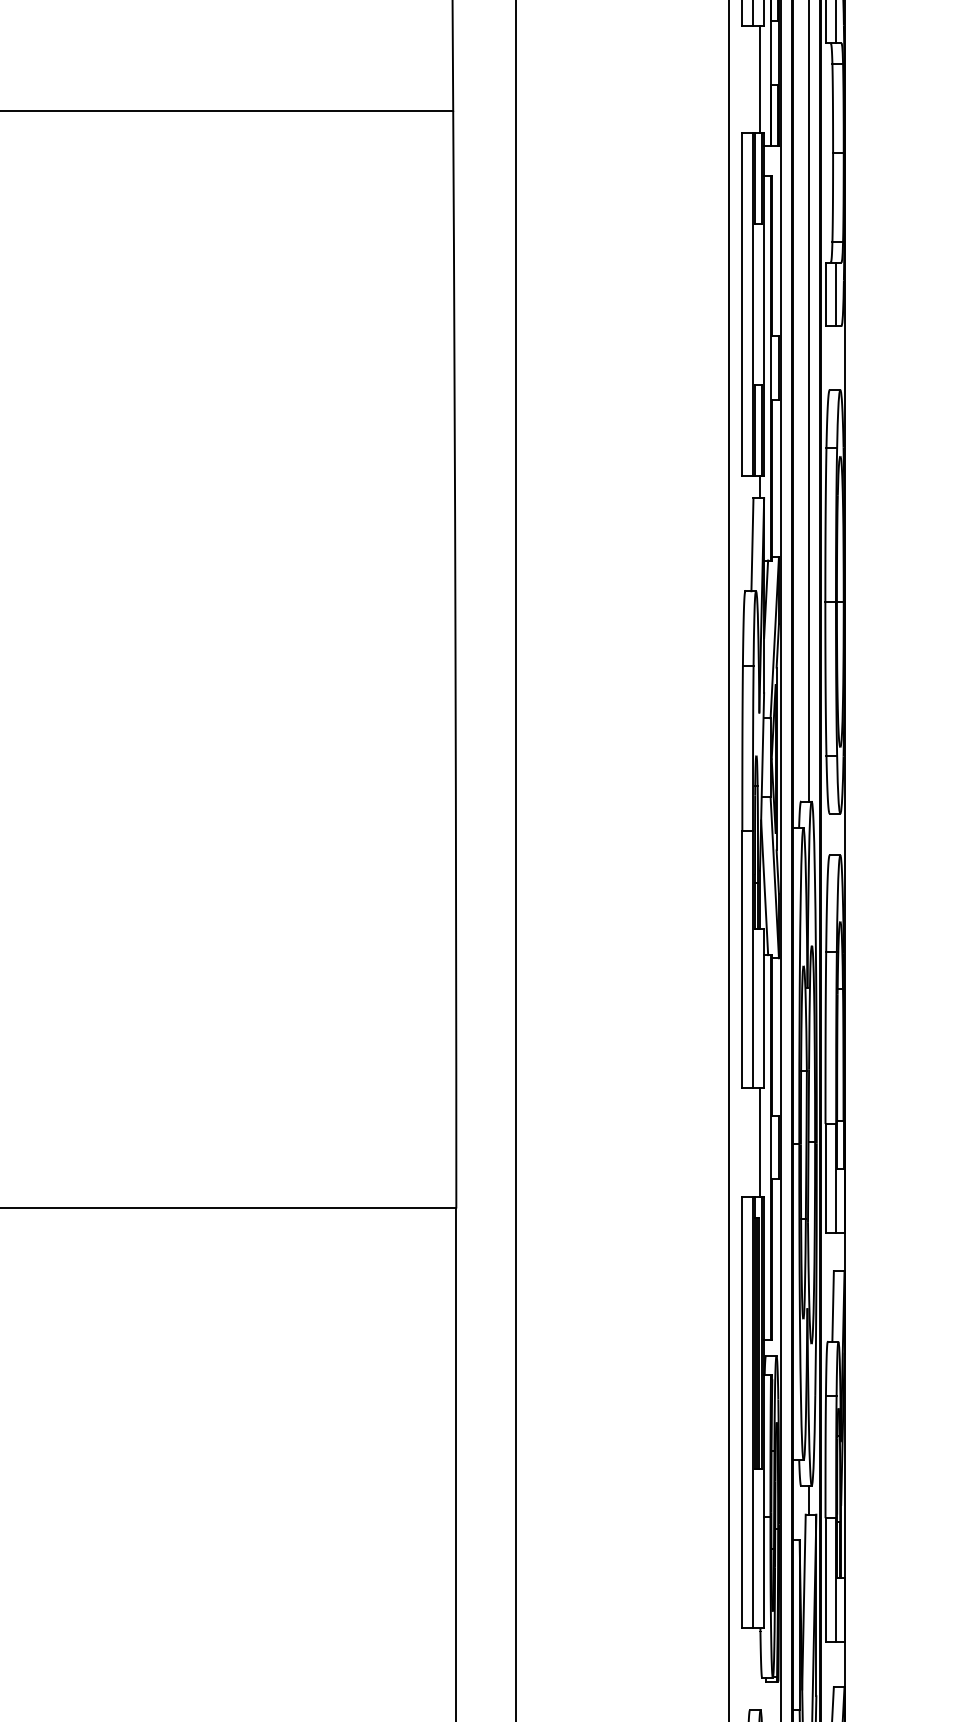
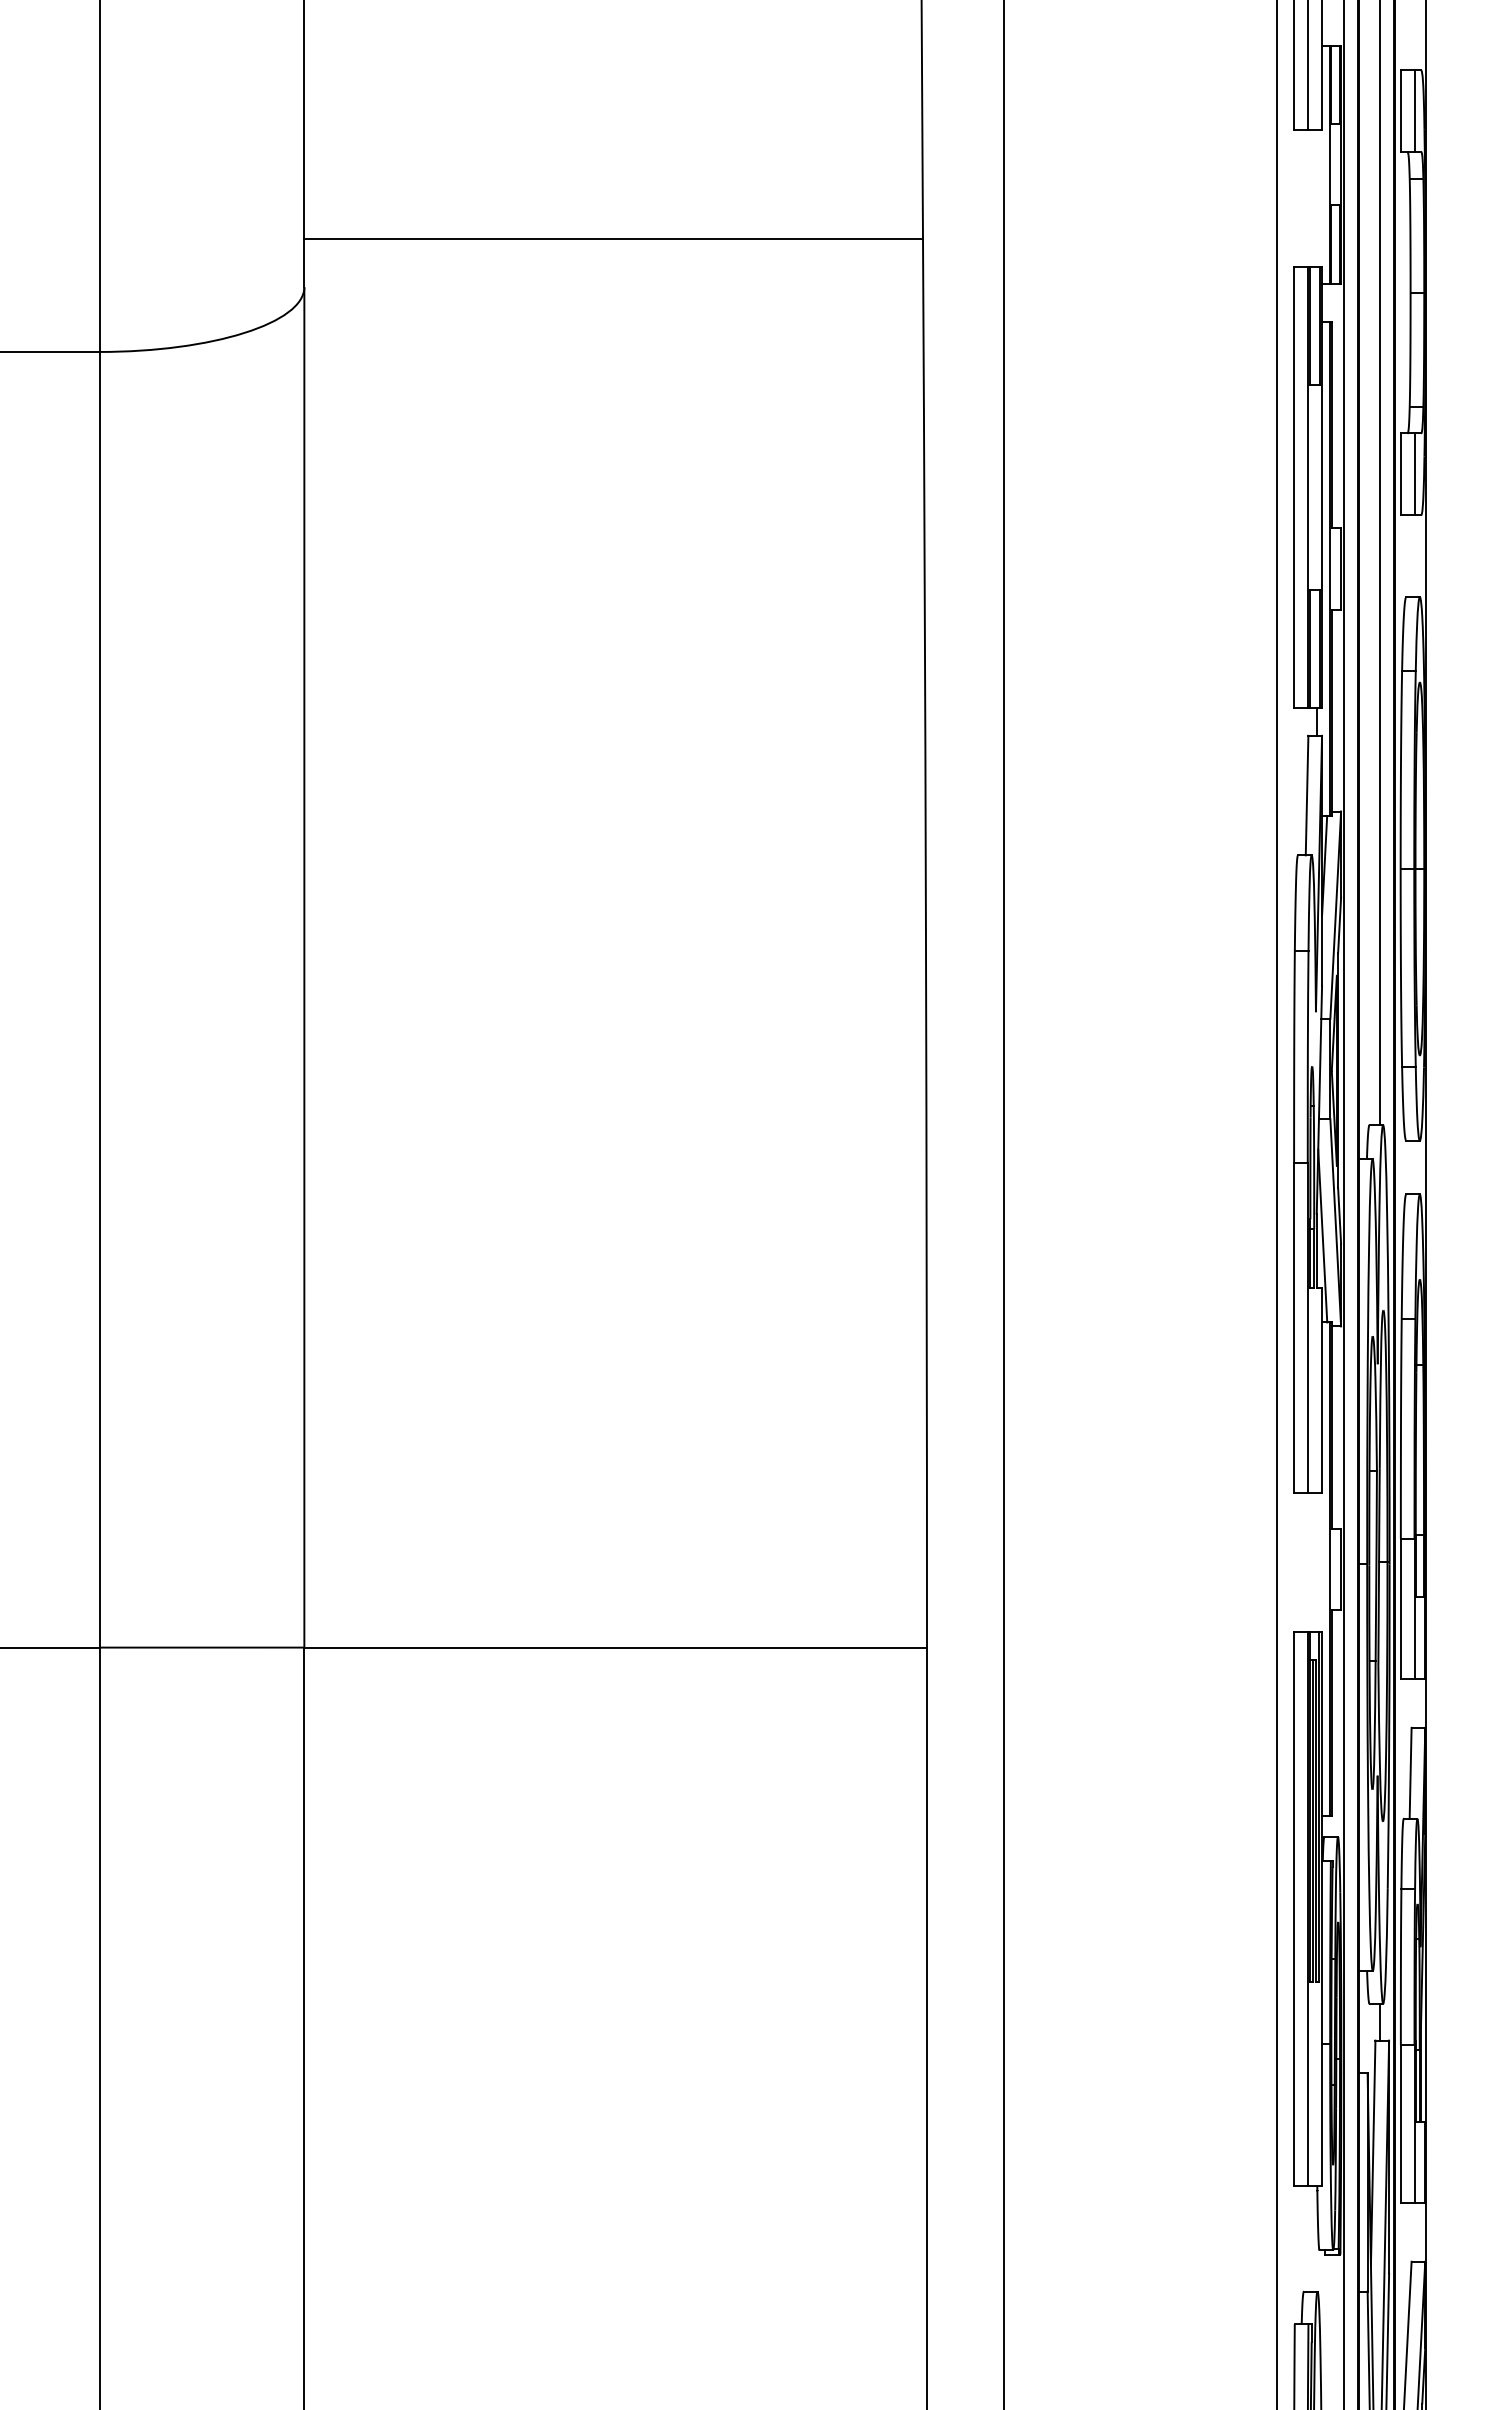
line: (759, 79) -> (1316, 198), removed
line: (759, 1142) -> (1316, 1562), removed

